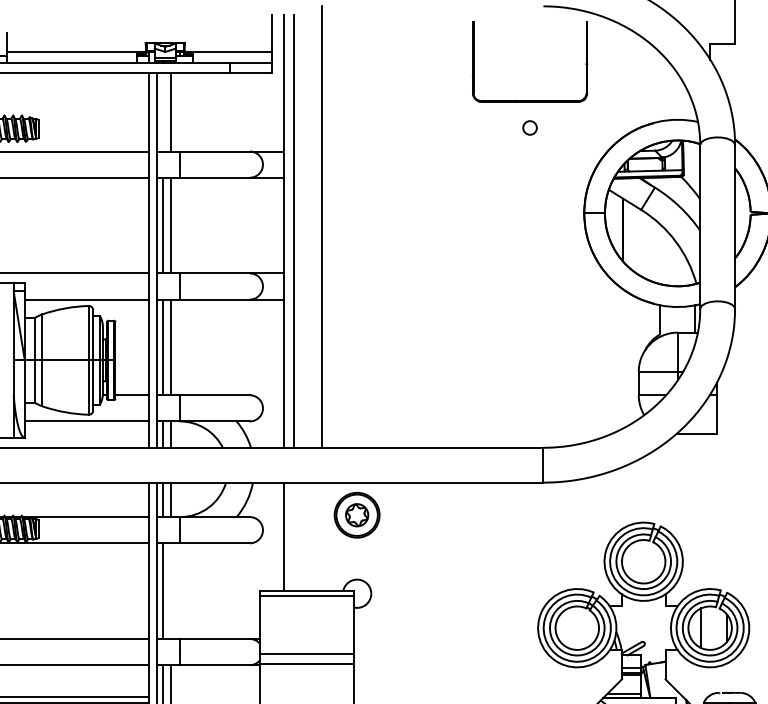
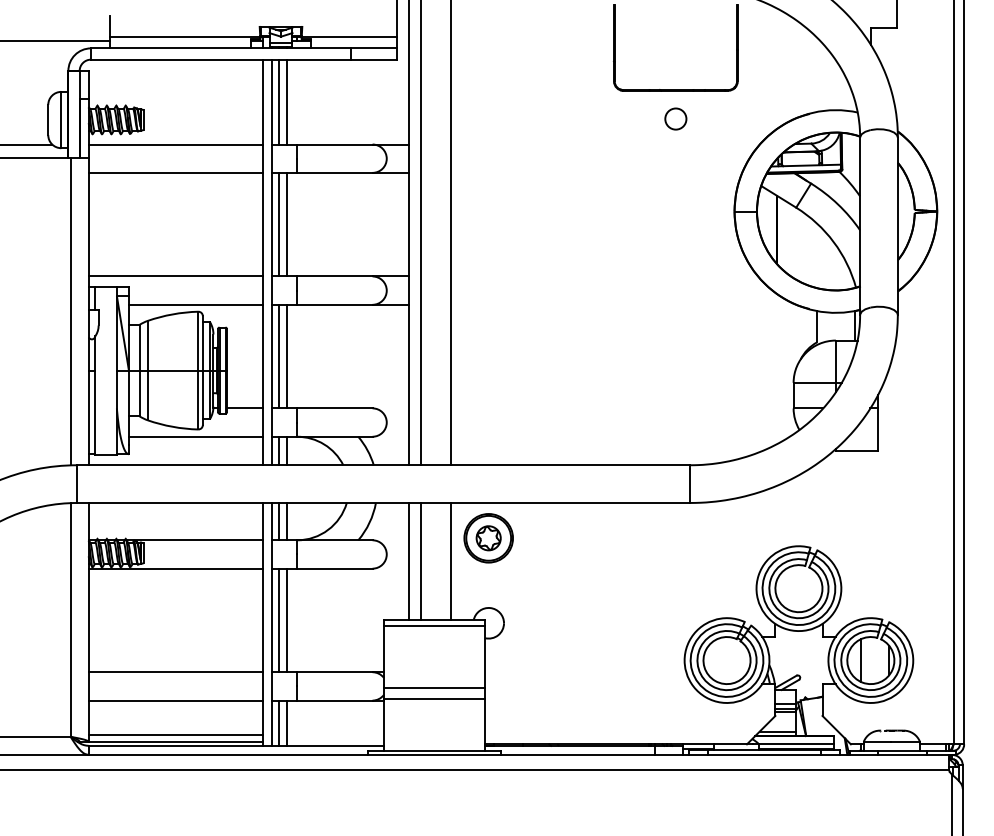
line: (162, 111) -> (278, 101), added
circle: (529, 127) -> (675, 118), size x1.43
line: (294, 536) -> (420, 561), added
line: (321, 536) -> (450, 561), added
line: (171, 591) -> (287, 620), added

